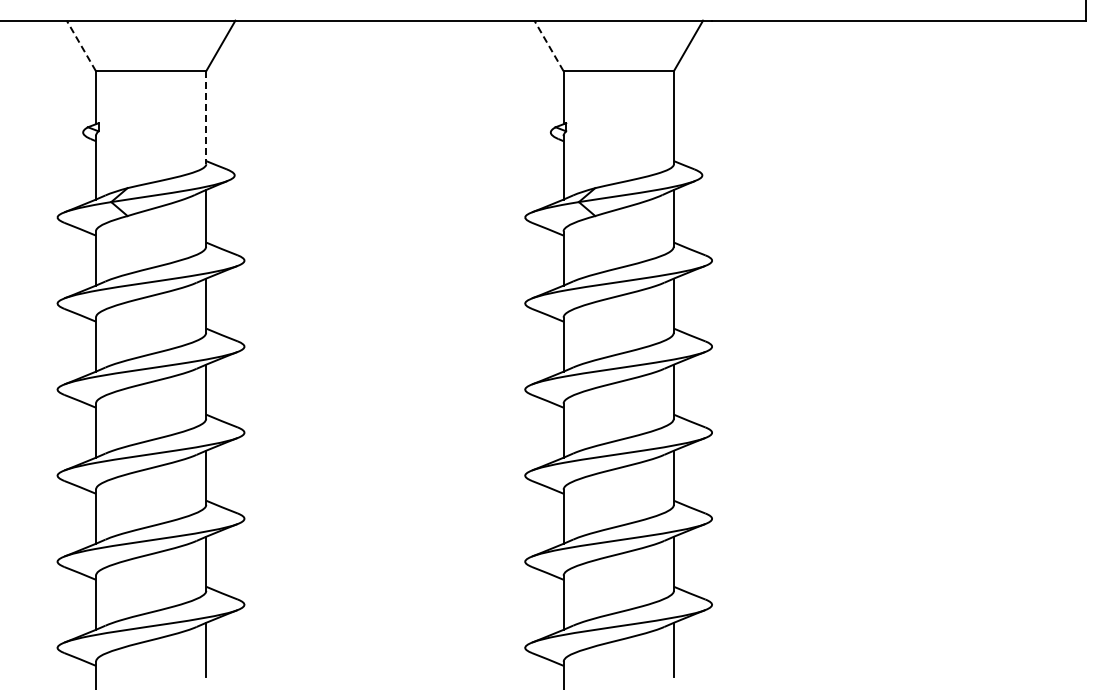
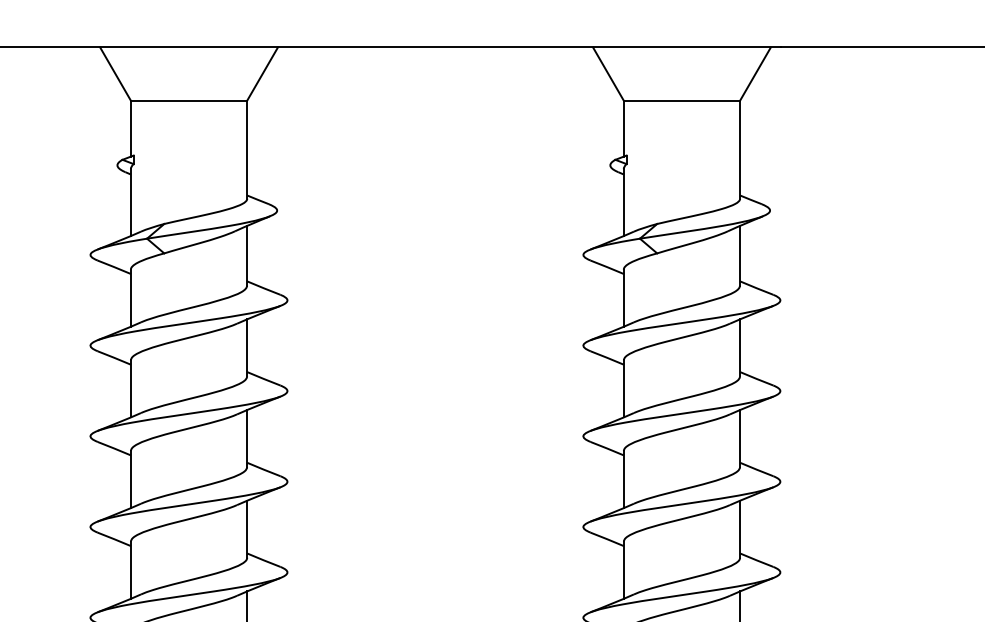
line: (81, 45) -> (115, 73), dashed -> solid
line: (548, 45) -> (607, 73), dashed -> solid
line: (206, 117) -> (247, 149), dashed -> solid

